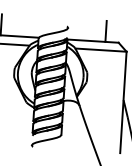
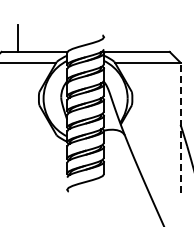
line: (105, 31) -> (152, 38), removed
line: (123, 102) -> (180, 127), solid -> dashed

